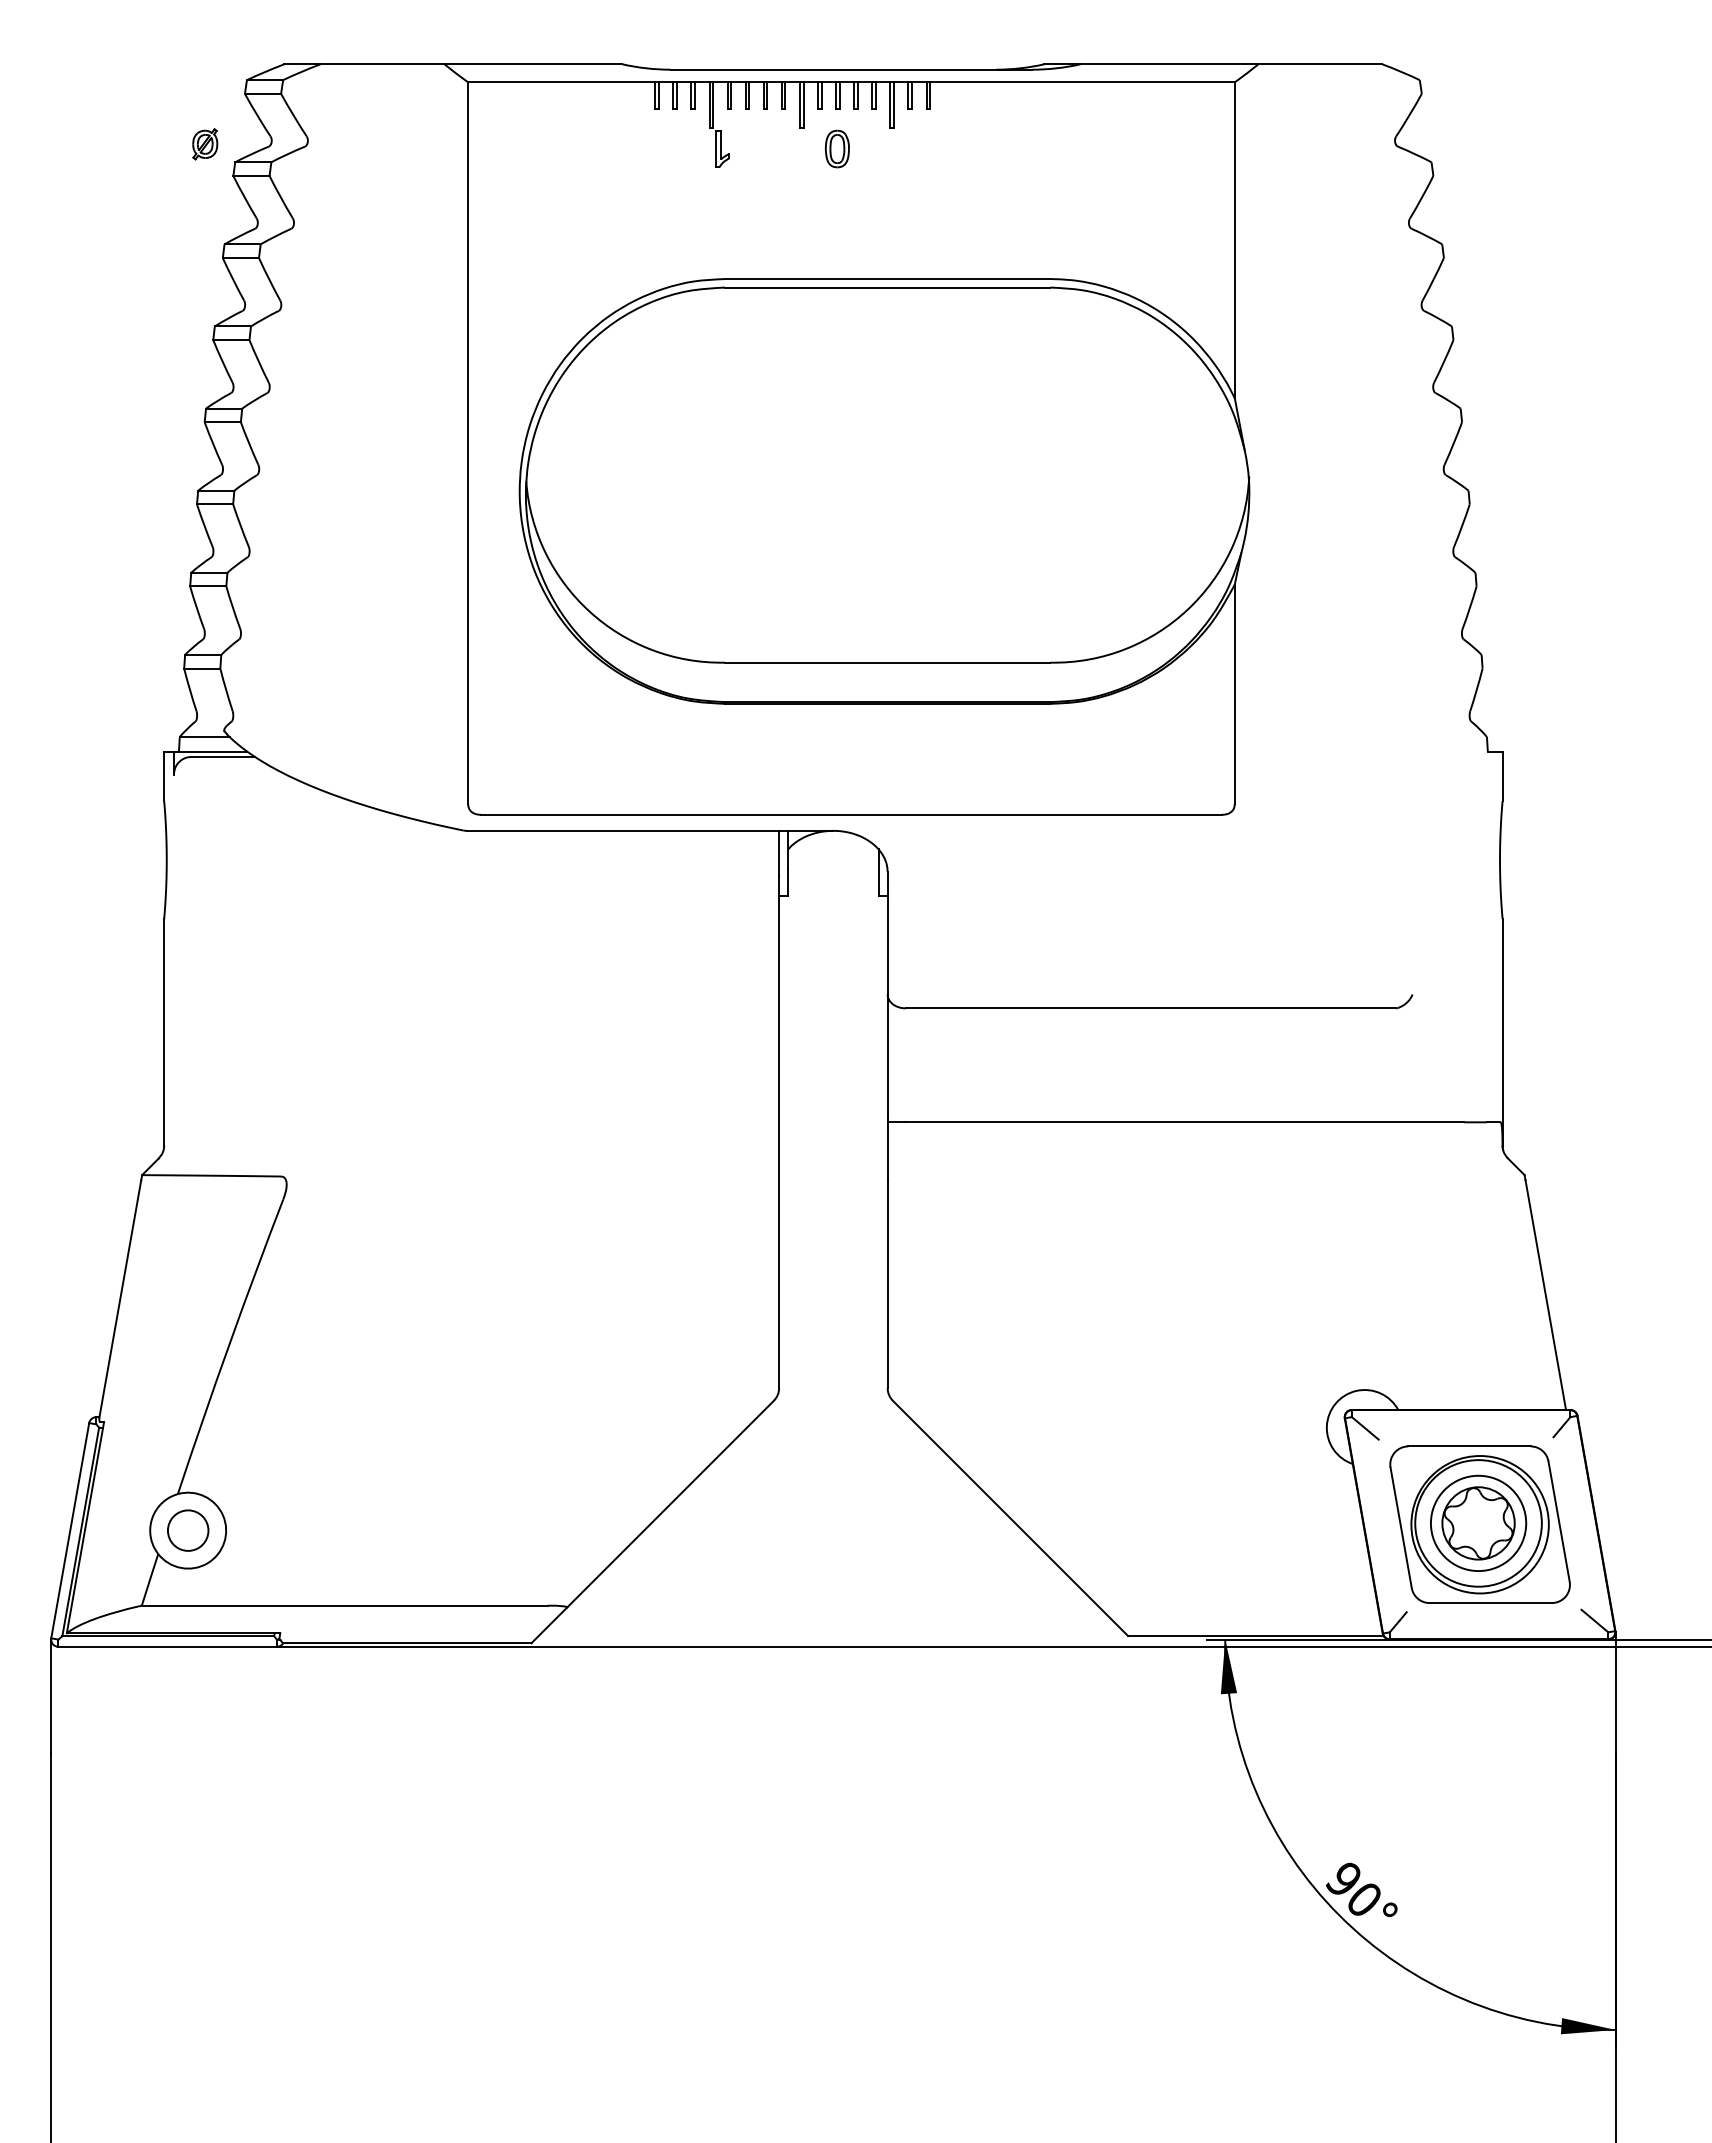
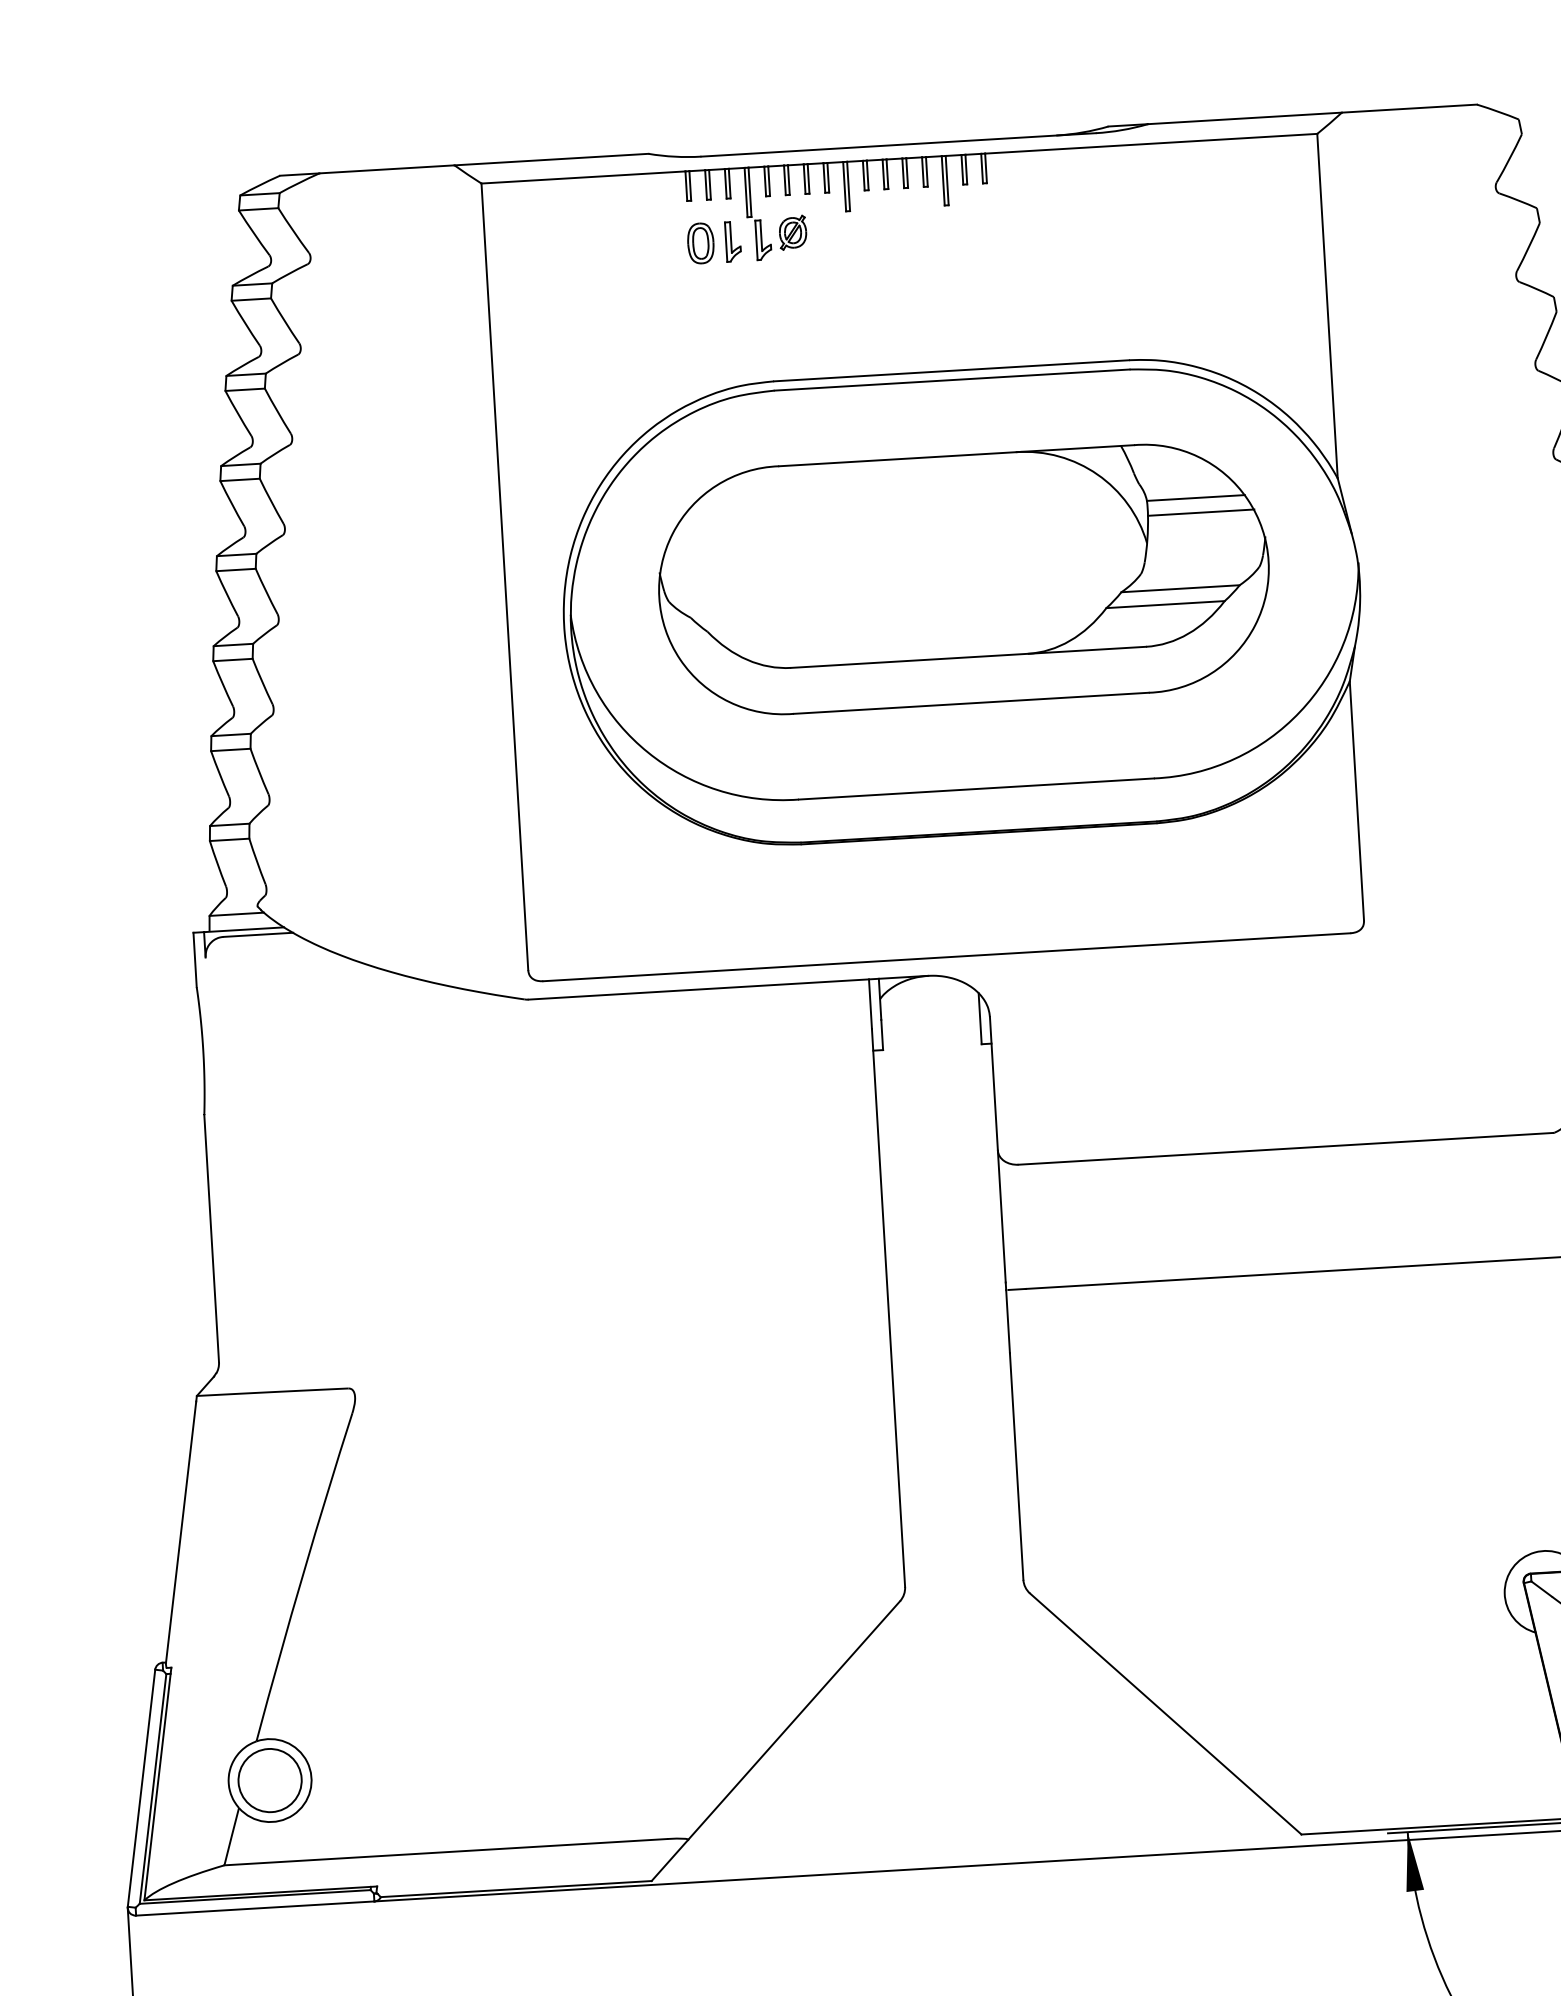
part: (205, 144) -> (793, 232), moved
part: (695, 148) -> (733, 240), added
part: (836, 148) -> (699, 242), moved
part: (887, 470) -> (963, 579), added
circle: (188, 1530) -> (270, 1780), size x1.43

